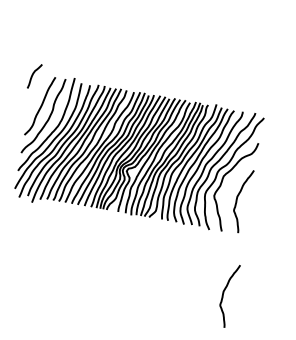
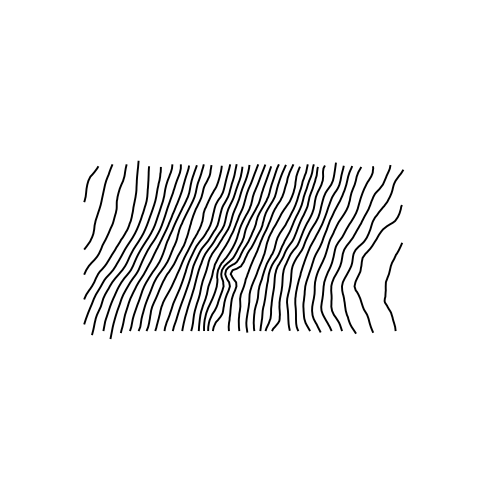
curve: (32, 76) -> (88, 184), moved
curve: (223, 294) -> (390, 417), removed

